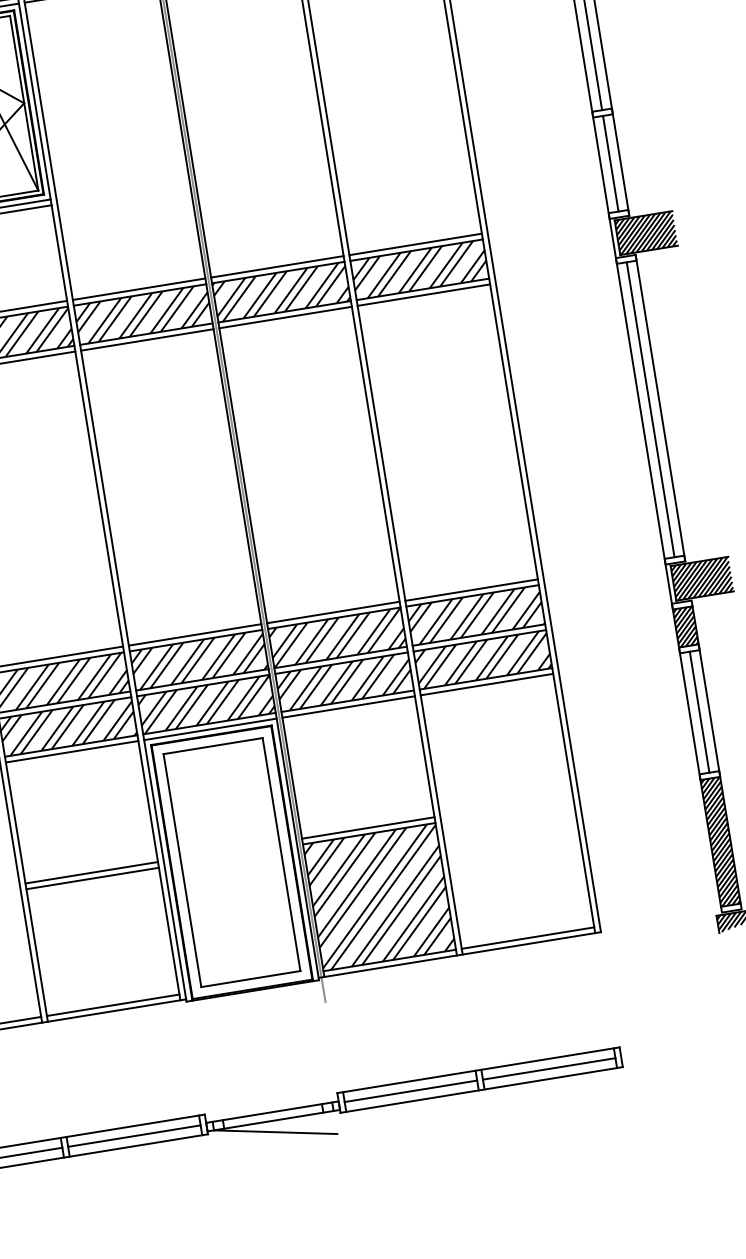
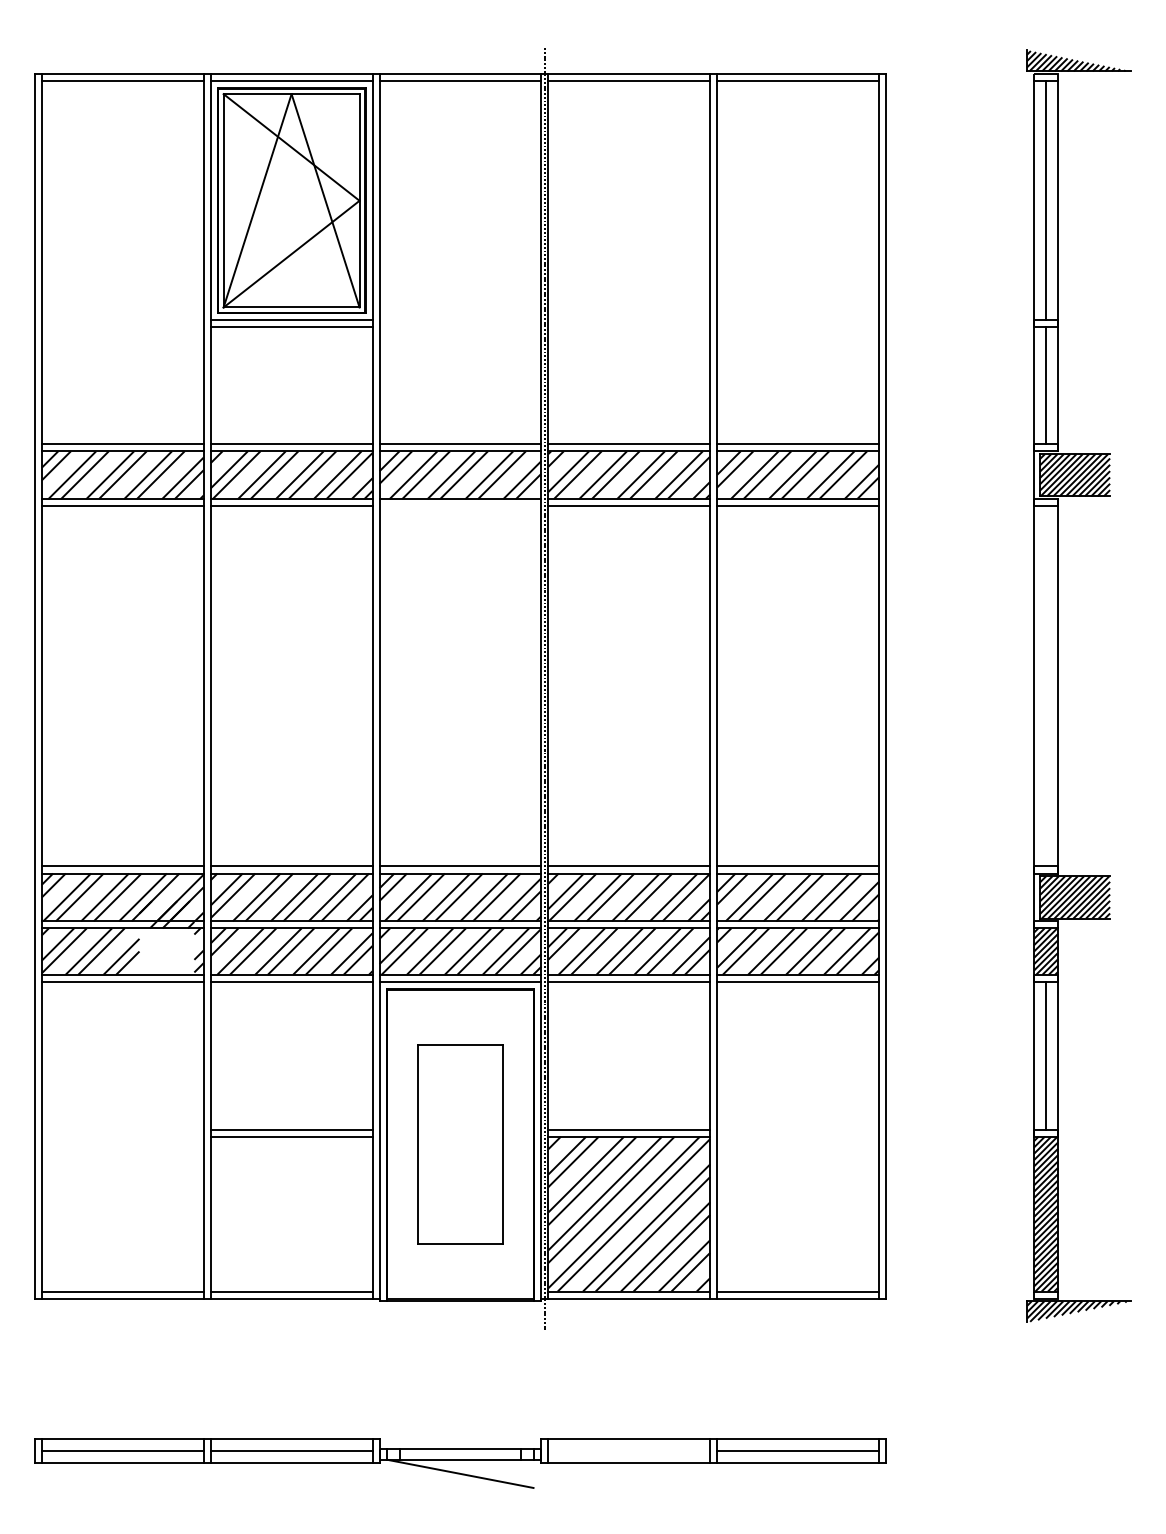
line: (147, 340) -> (460, 506), removed
line: (651, 409) -> (1046, 686), removed
part: (232, 862) -> (460, 1144), size x0.7
line: (411, 1091) -> (629, 1451), removed

